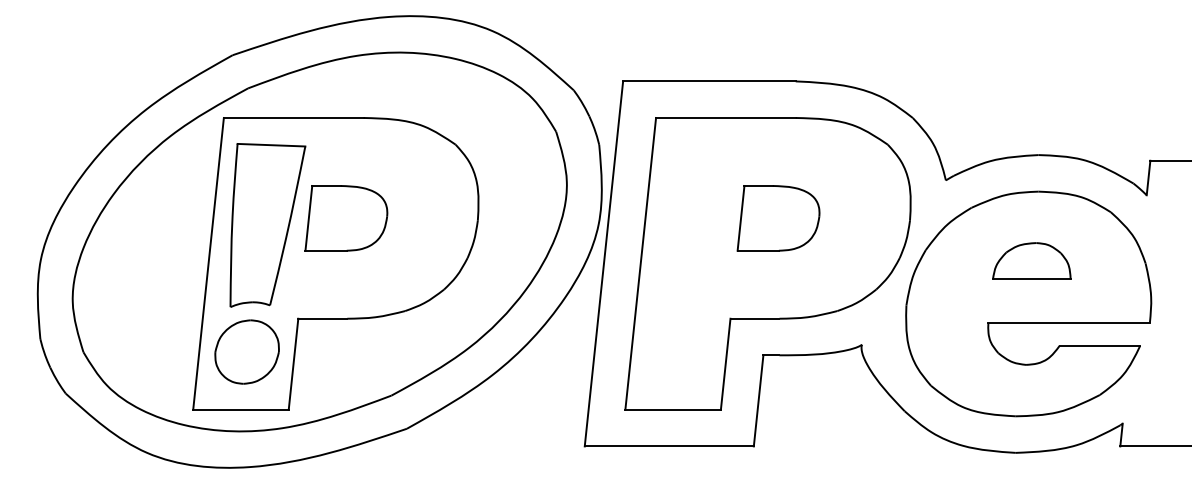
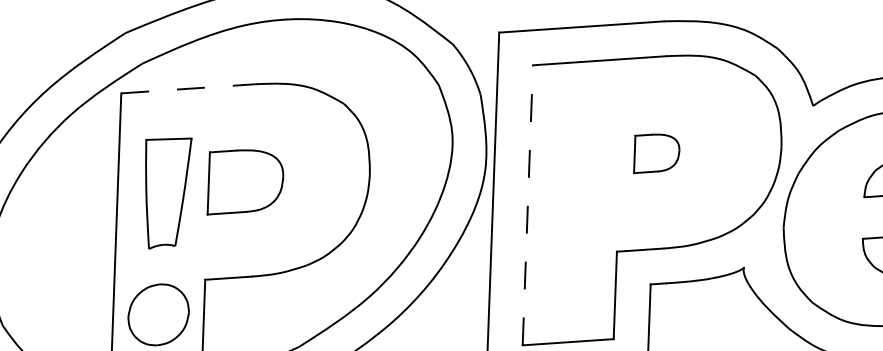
line: (293, 117) -> (187, 88), solid -> dashed
part: (778, 218) -> (656, 153), size x0.6
part: (267, 225) -> (169, 192), size x0.7
line: (640, 263) -> (527, 204), solid -> dashed

